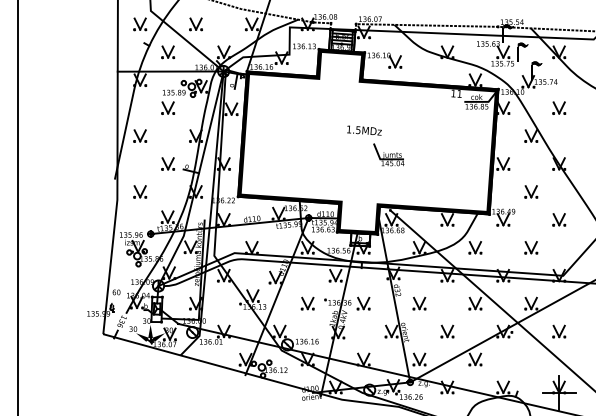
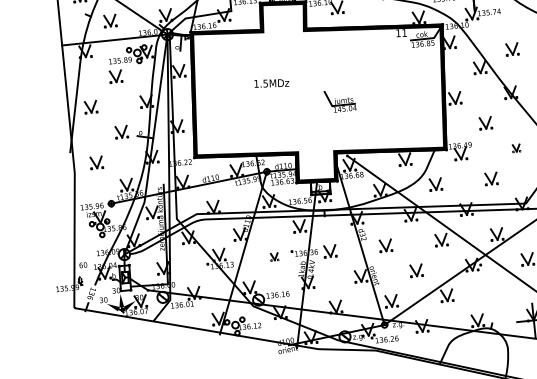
part: (559, 107) -> (512, 48), moved
text: (364, 130) -> (271, 83), moved
part: (559, 219) -> (516, 147), size x0.6
part: (307, 303) -> (274, 256), size x0.6

